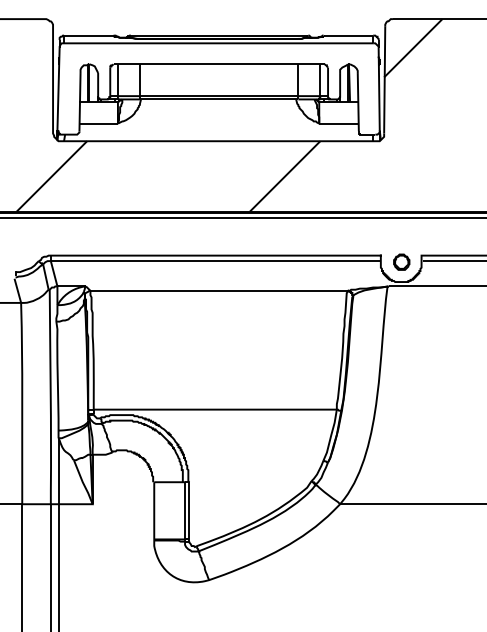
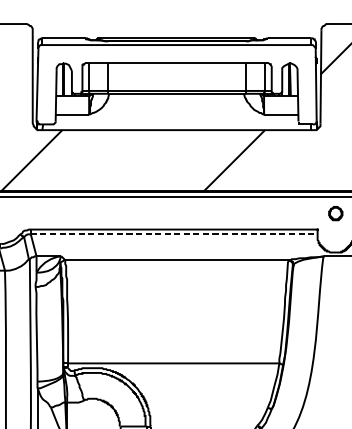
line: (215, 261) -> (173, 234), solid -> dashed
part: (401, 261) -> (335, 212), moved

